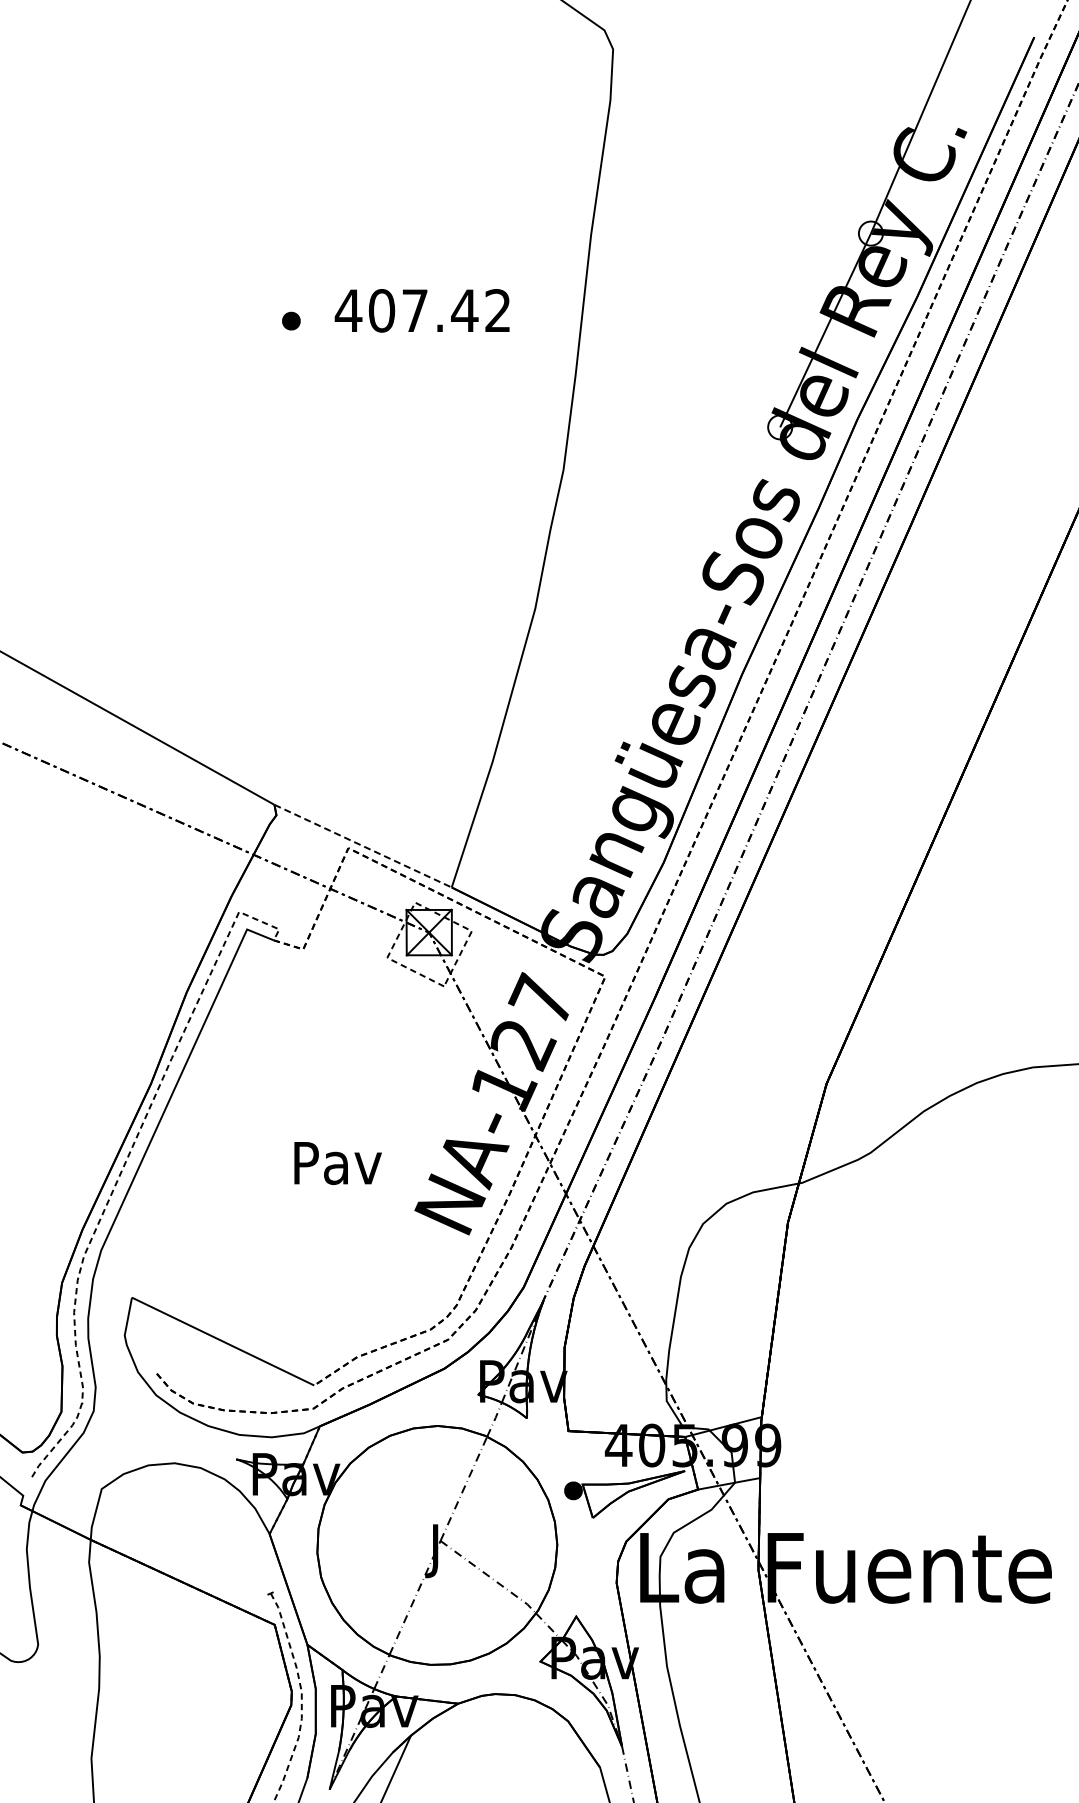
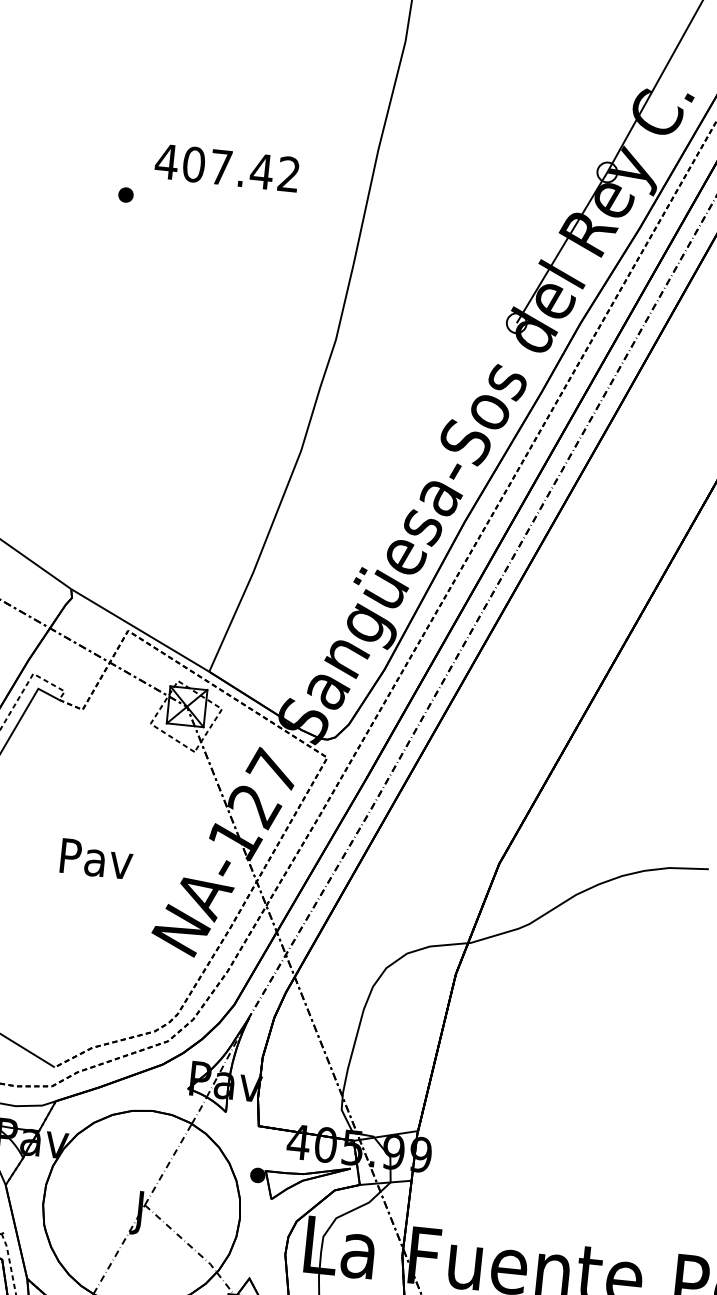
text: (421, 310) -> (226, 167), moved
line: (363, 846) -> (140, 630), dashed -> solid
text: (337, 1163) -> (96, 859), moved

